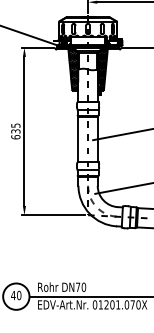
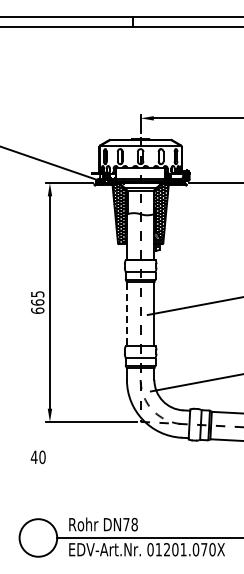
text: (15, 131) -> (37, 302), 635 -> 665
line: (78, 139) -> (126, 314), solid -> dashed
text: (83, 287) -> (134, 524), DN70 -> DN78
text: (15, 295) -> (37, 457), moved

